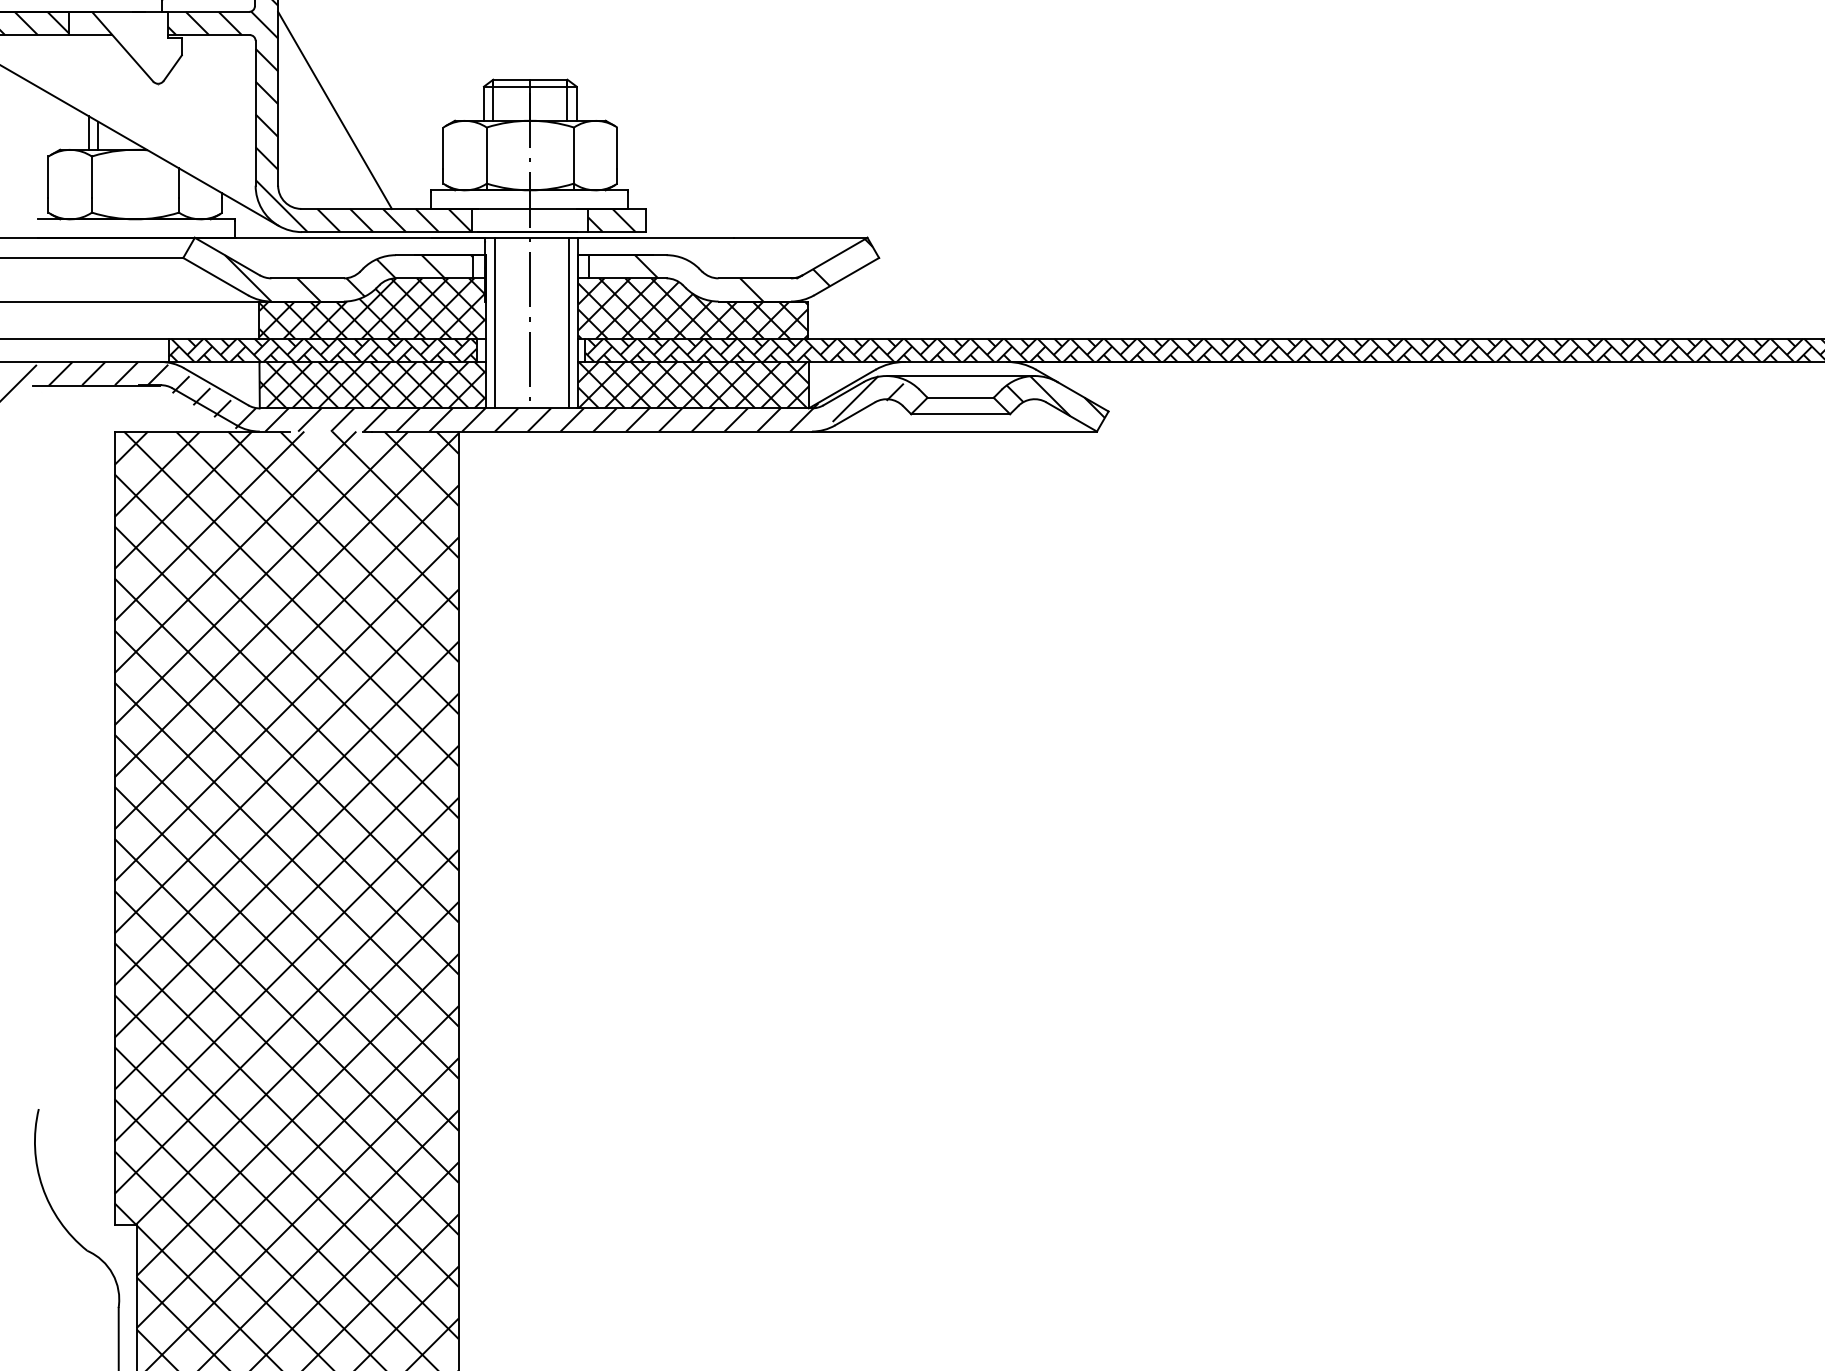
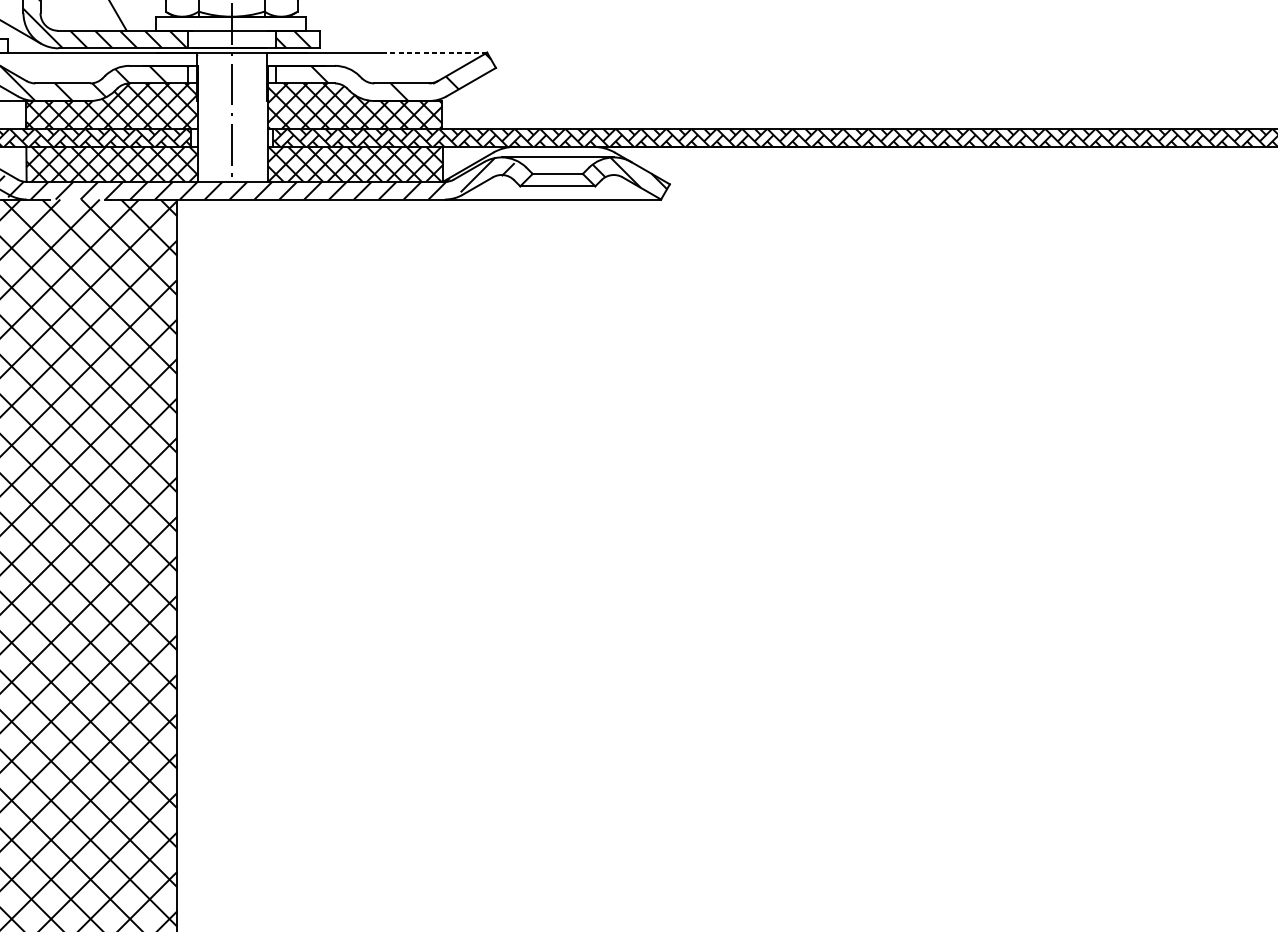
line: (800, 237) -> (436, 52), solid -> dashed
line: (494, 322) -> (204, 116), removed
line: (568, 322) -> (260, 116), removed

